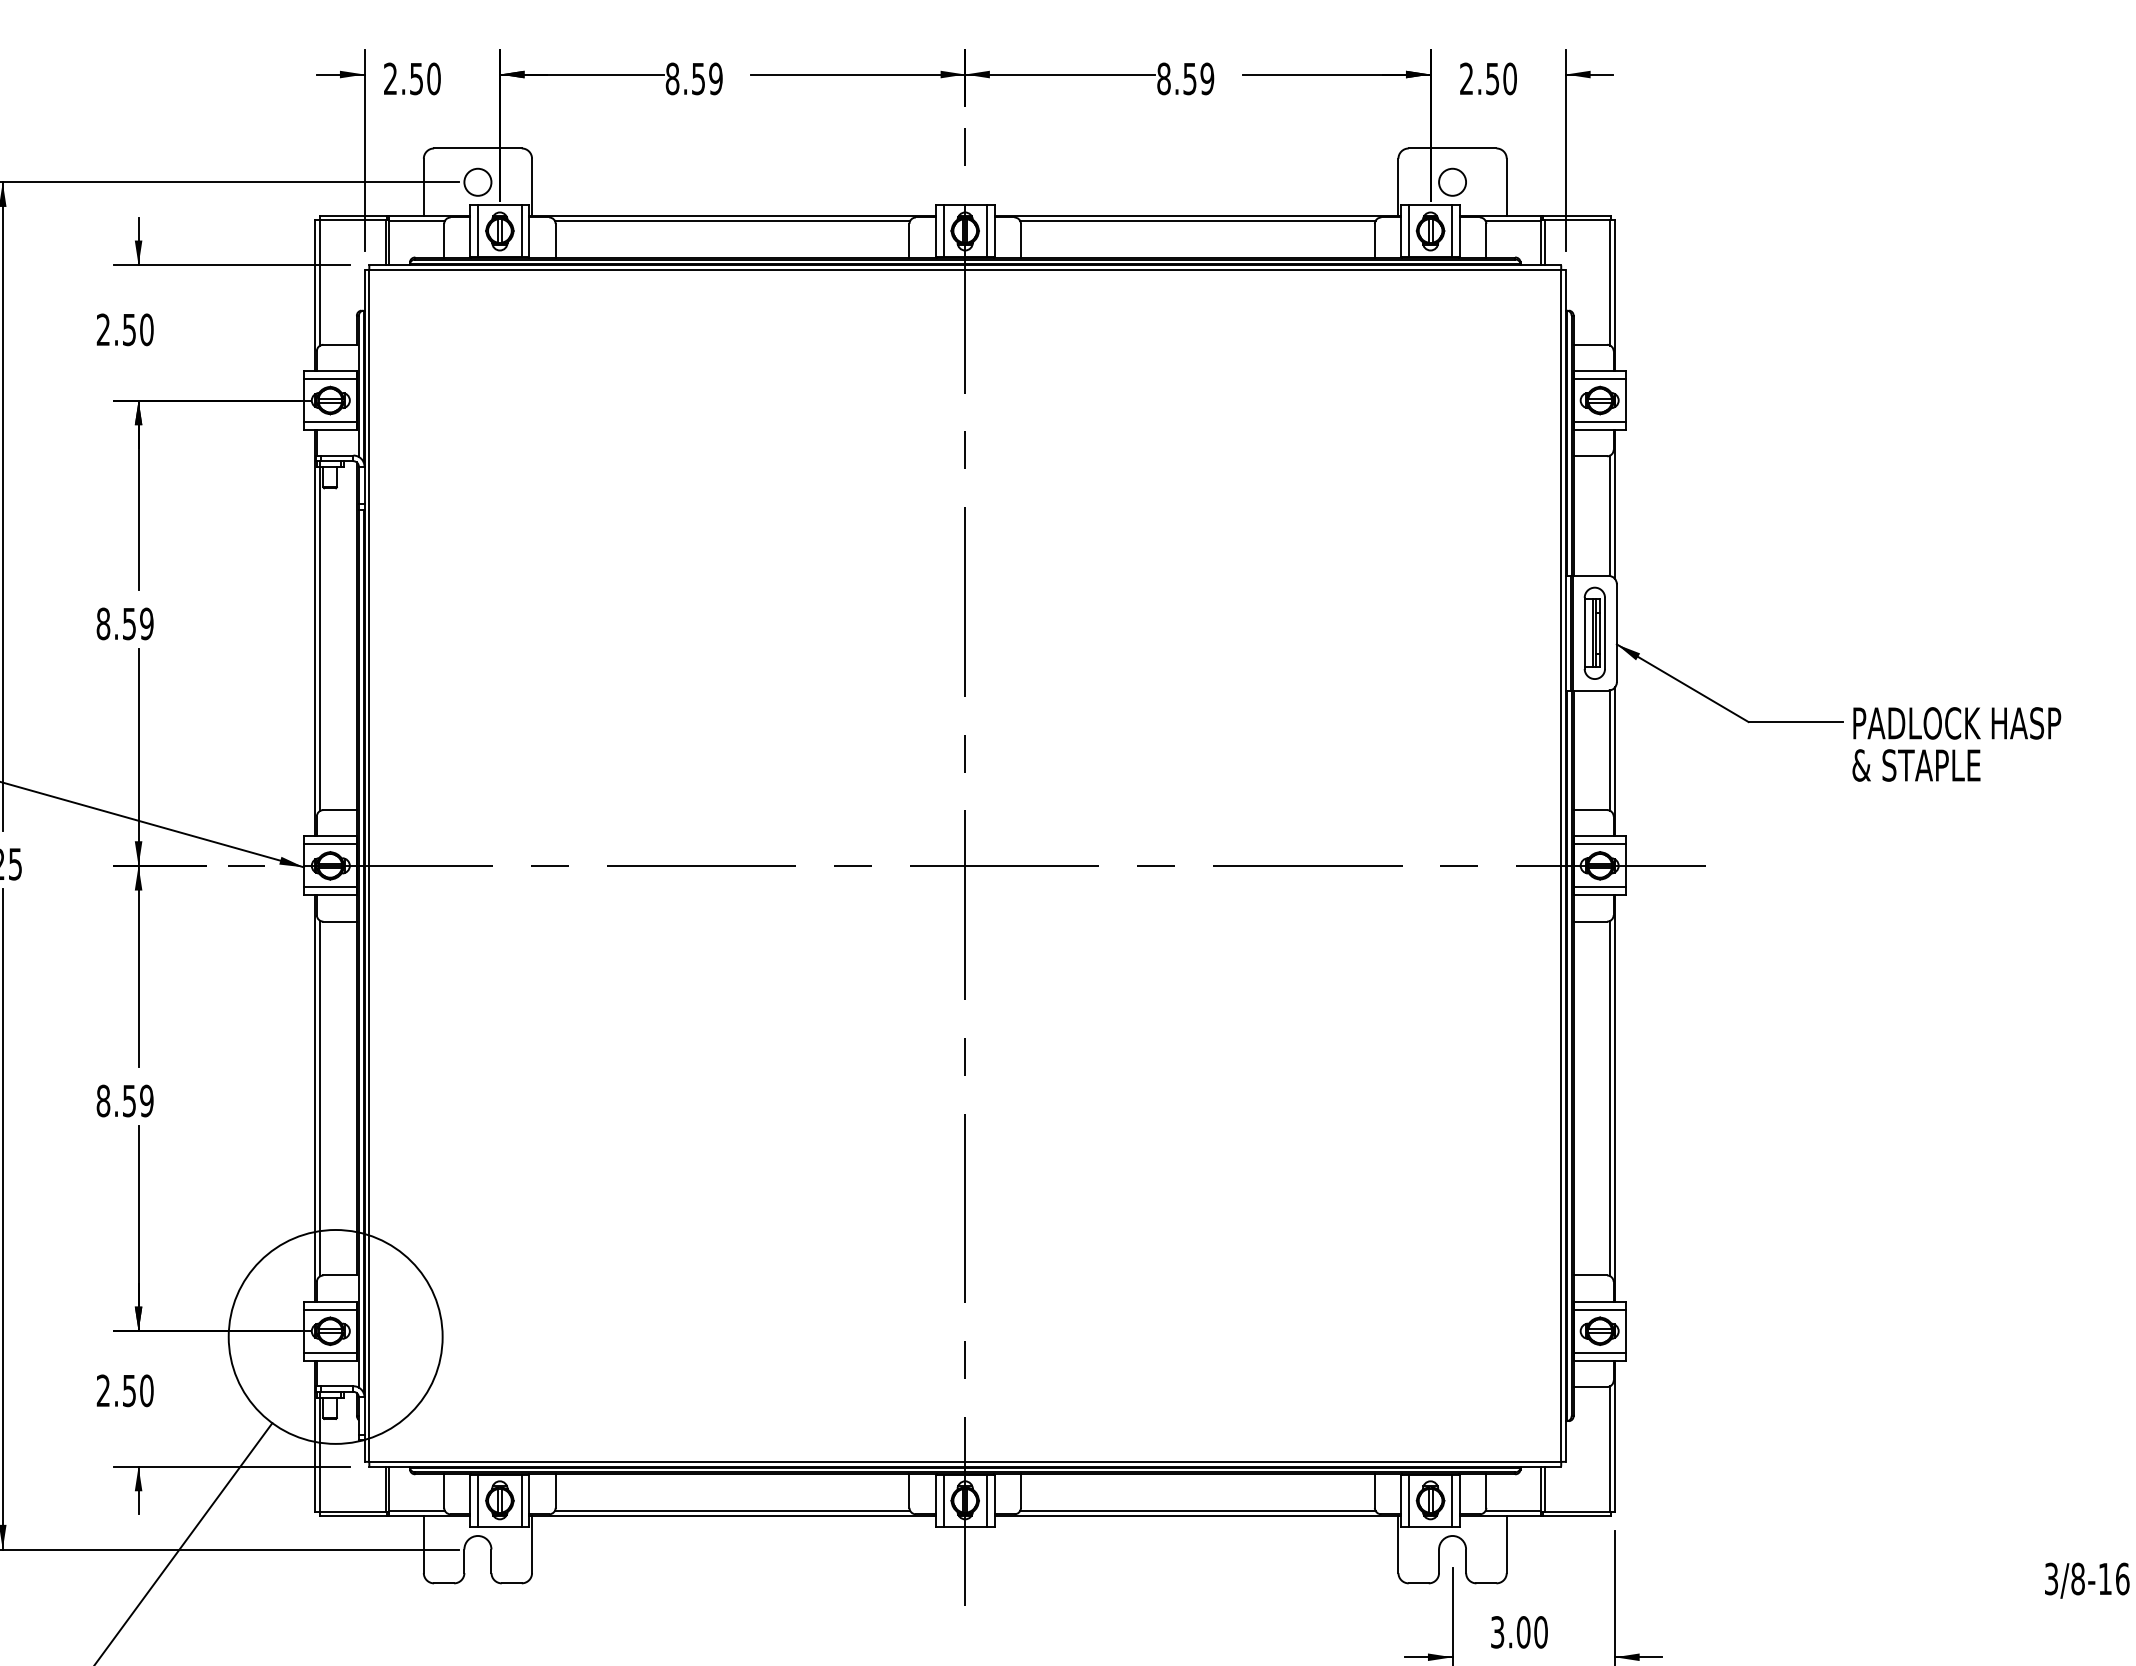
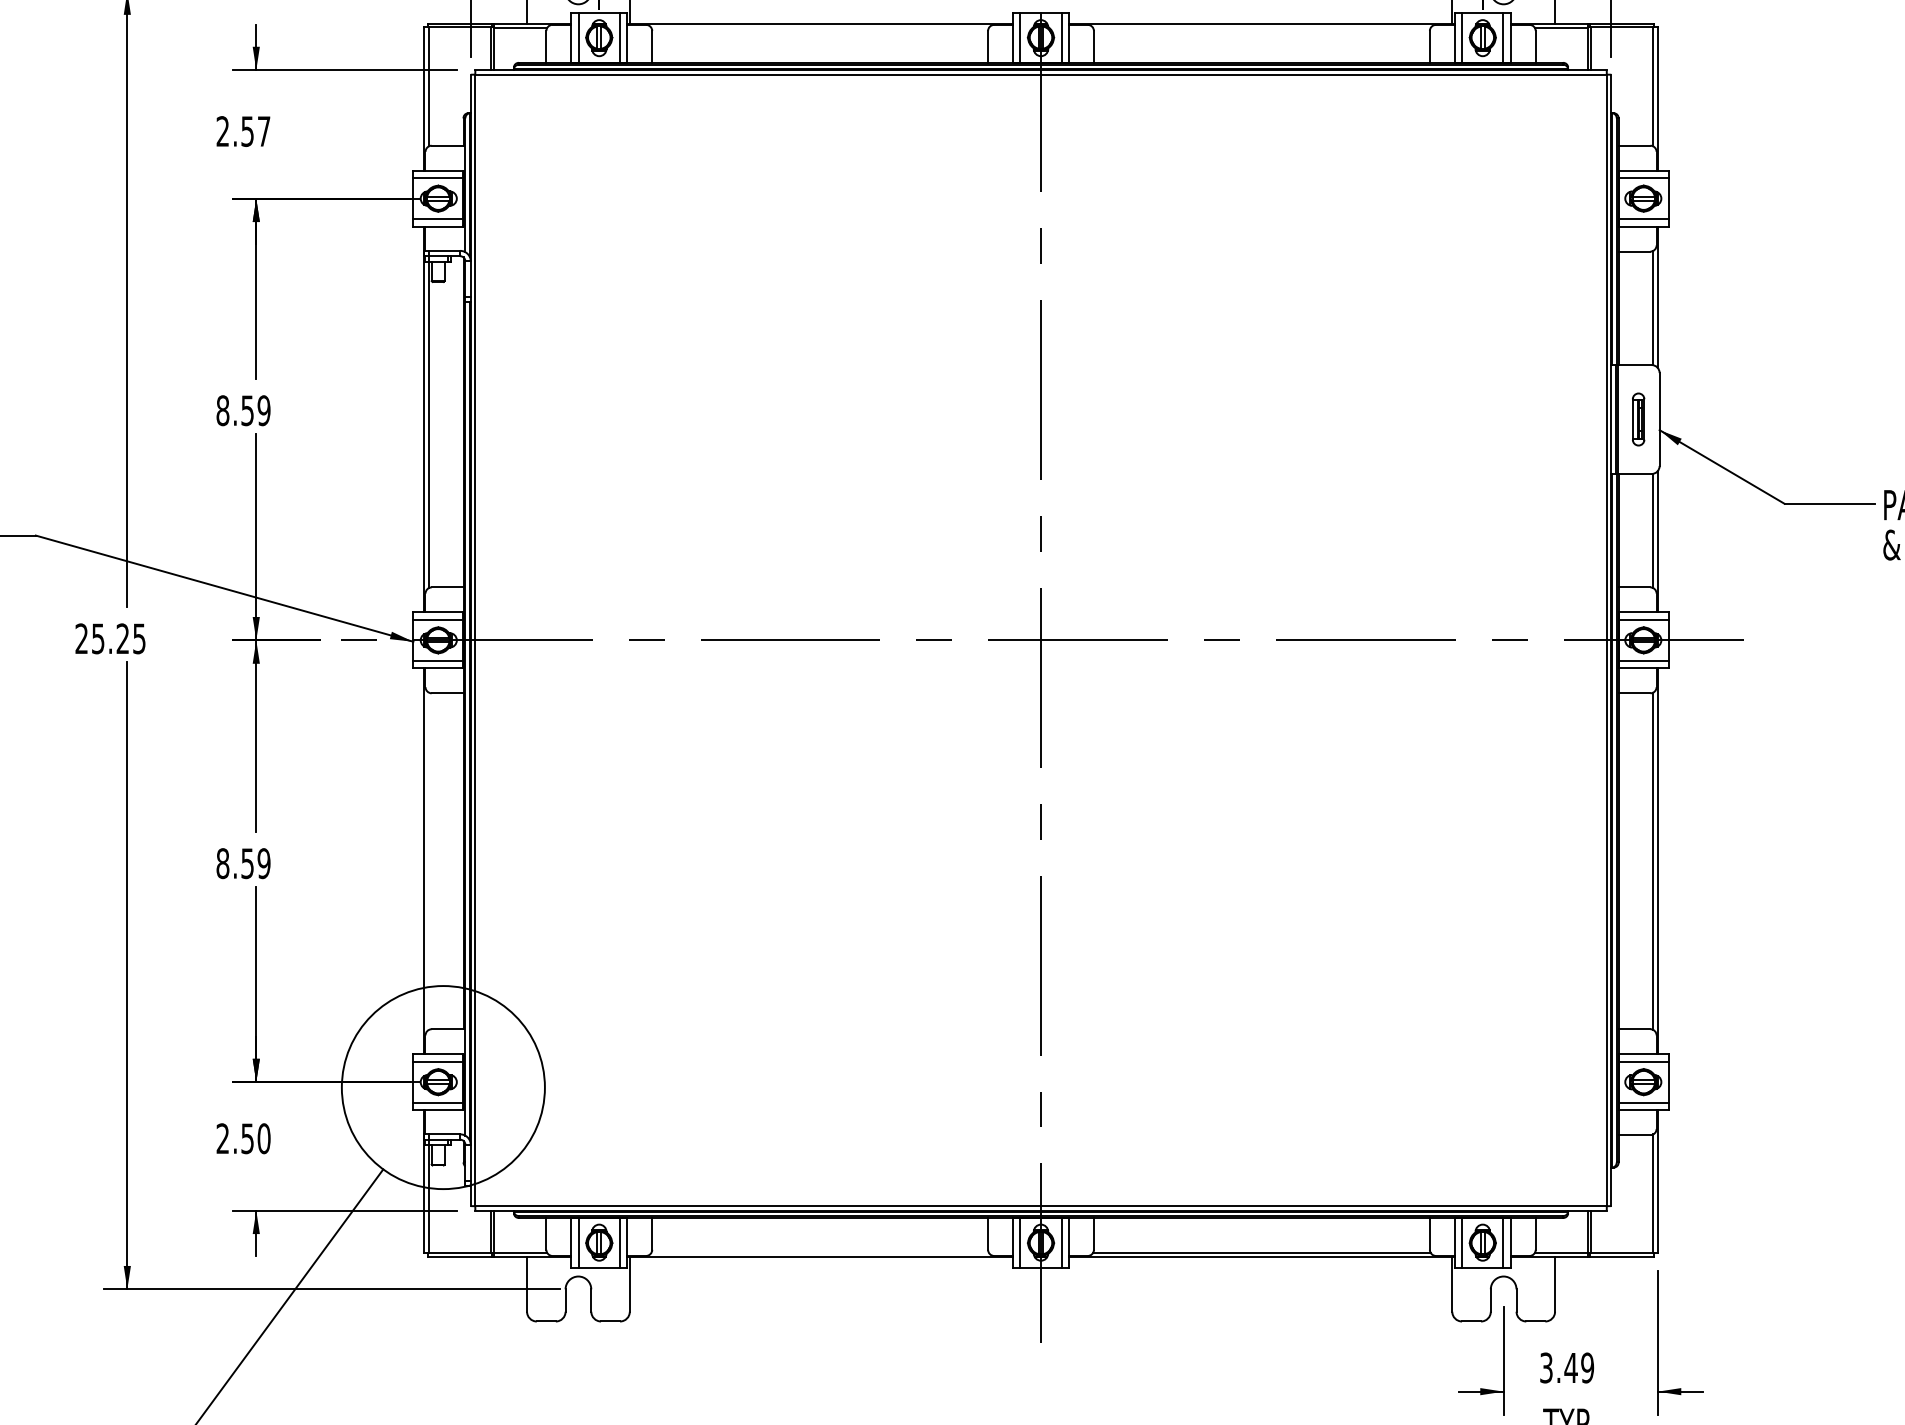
line: (732, 220) -> (820, 27), removed
line: (1197, 220) -> (1261, 27), removed
text: (146, 329) -> (263, 131), 2.50 -> 2.57
part: (1594, 632) -> (1638, 418), size x0.6
line: (320, 1098) -> (428, 861), removed
line: (732, 1510) -> (820, 1252), removed
text: (1531, 1632) -> (1578, 1368), 3.00 -> 3.49

